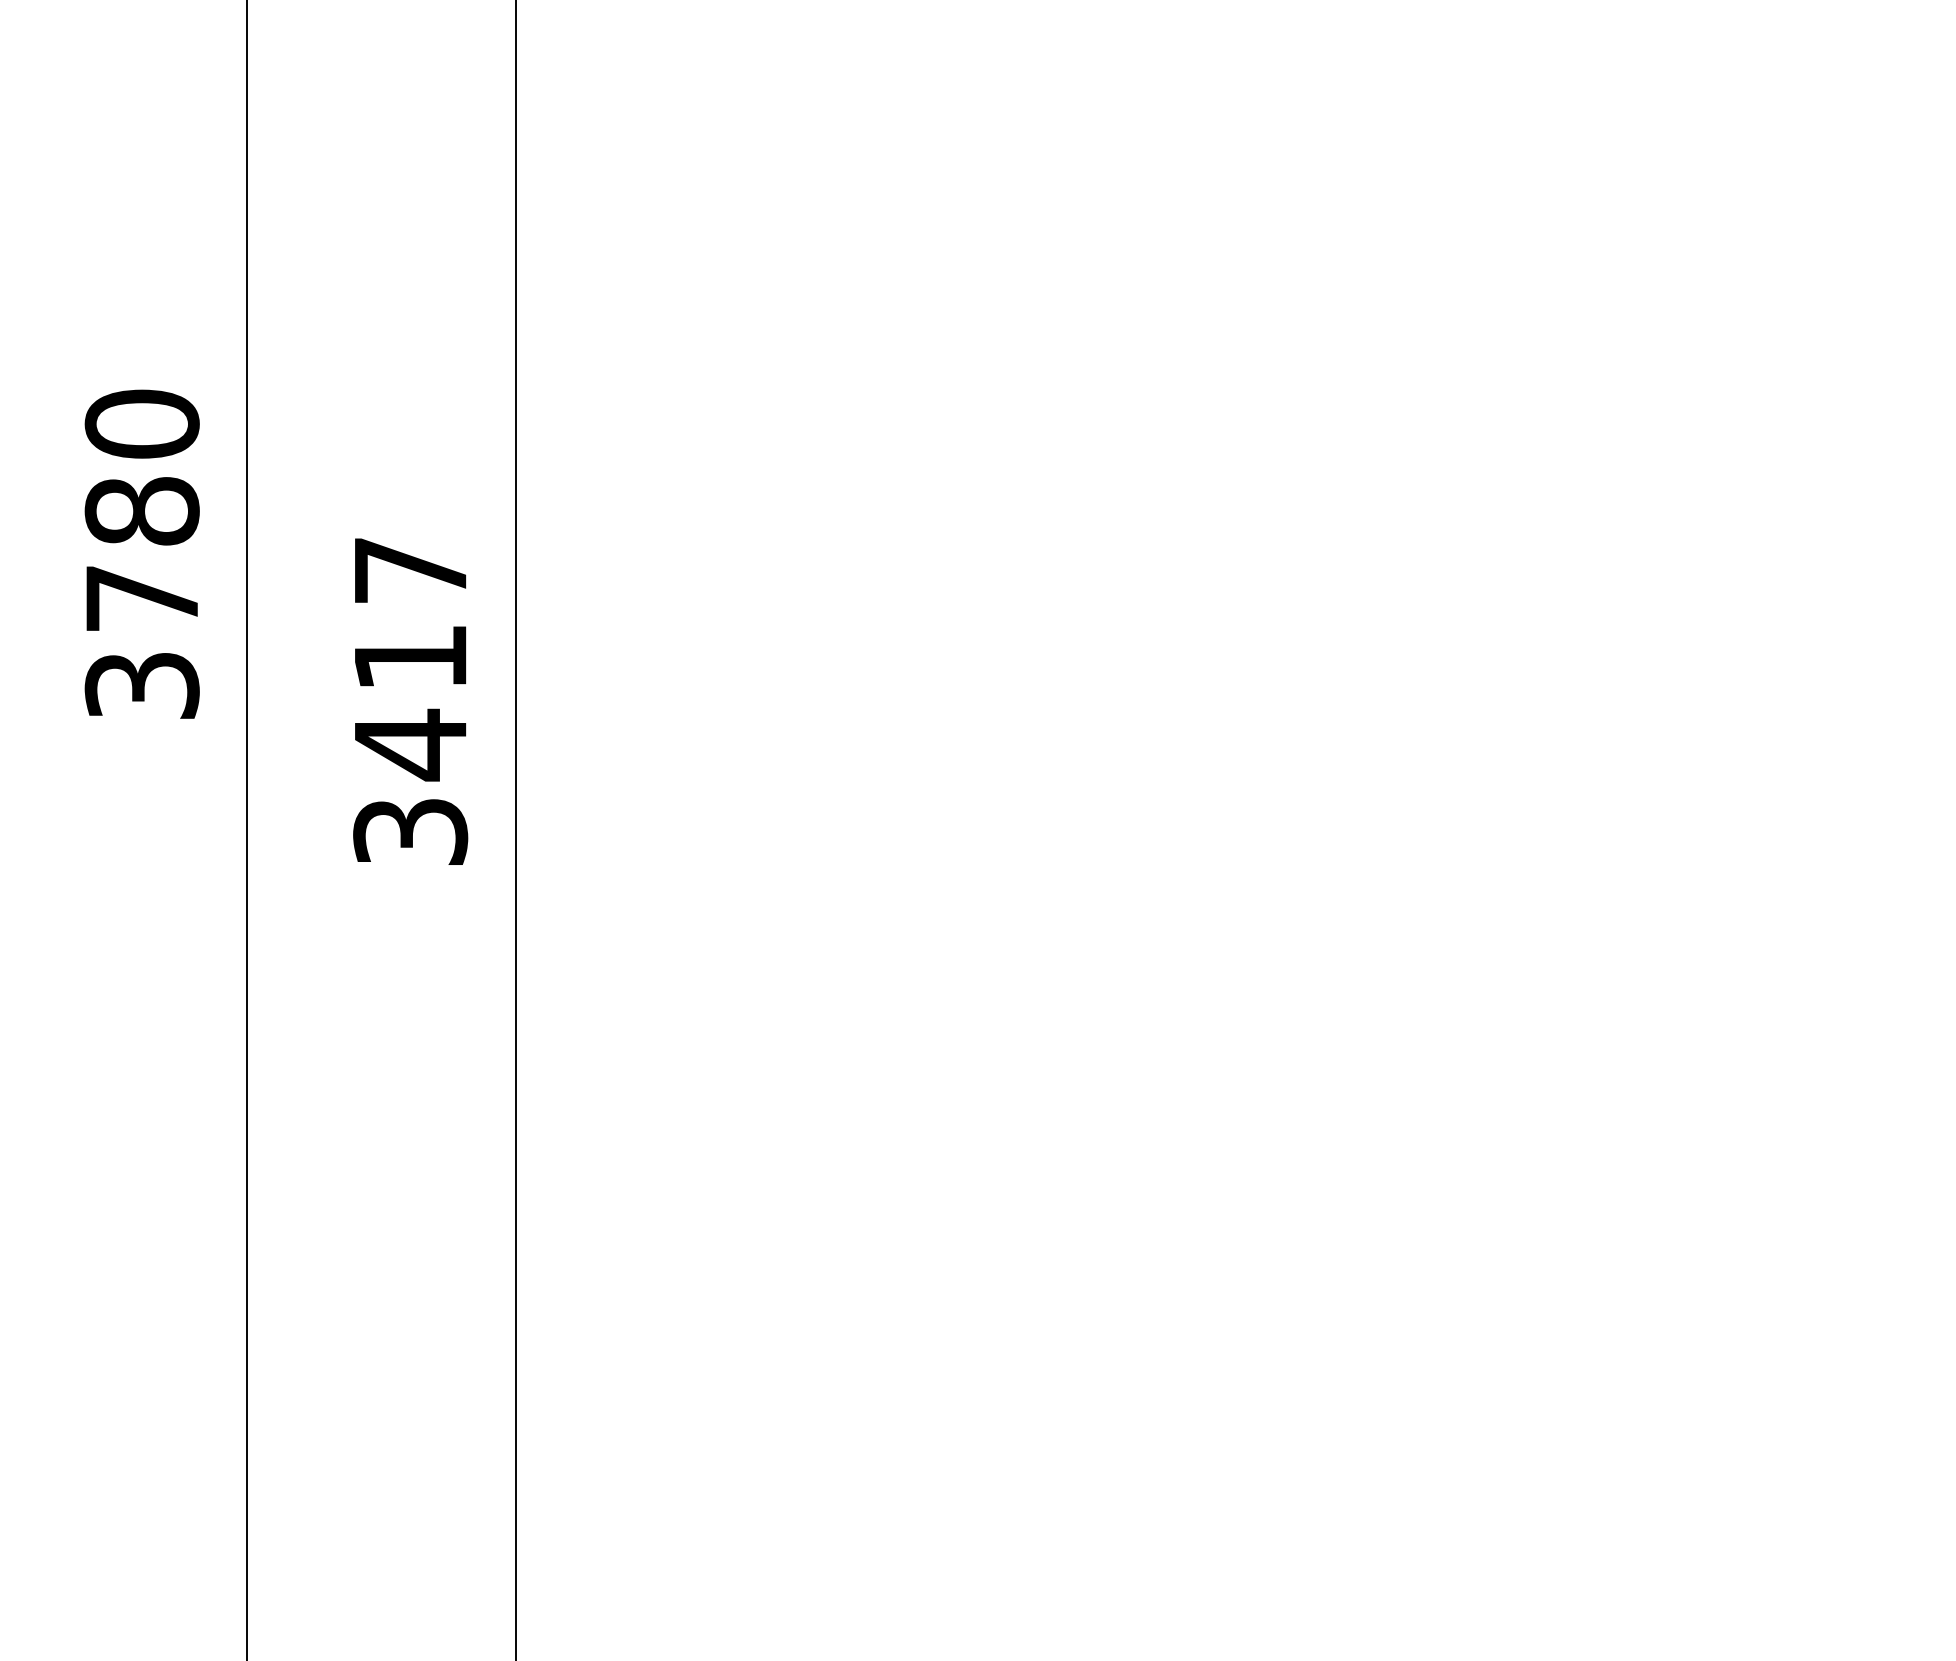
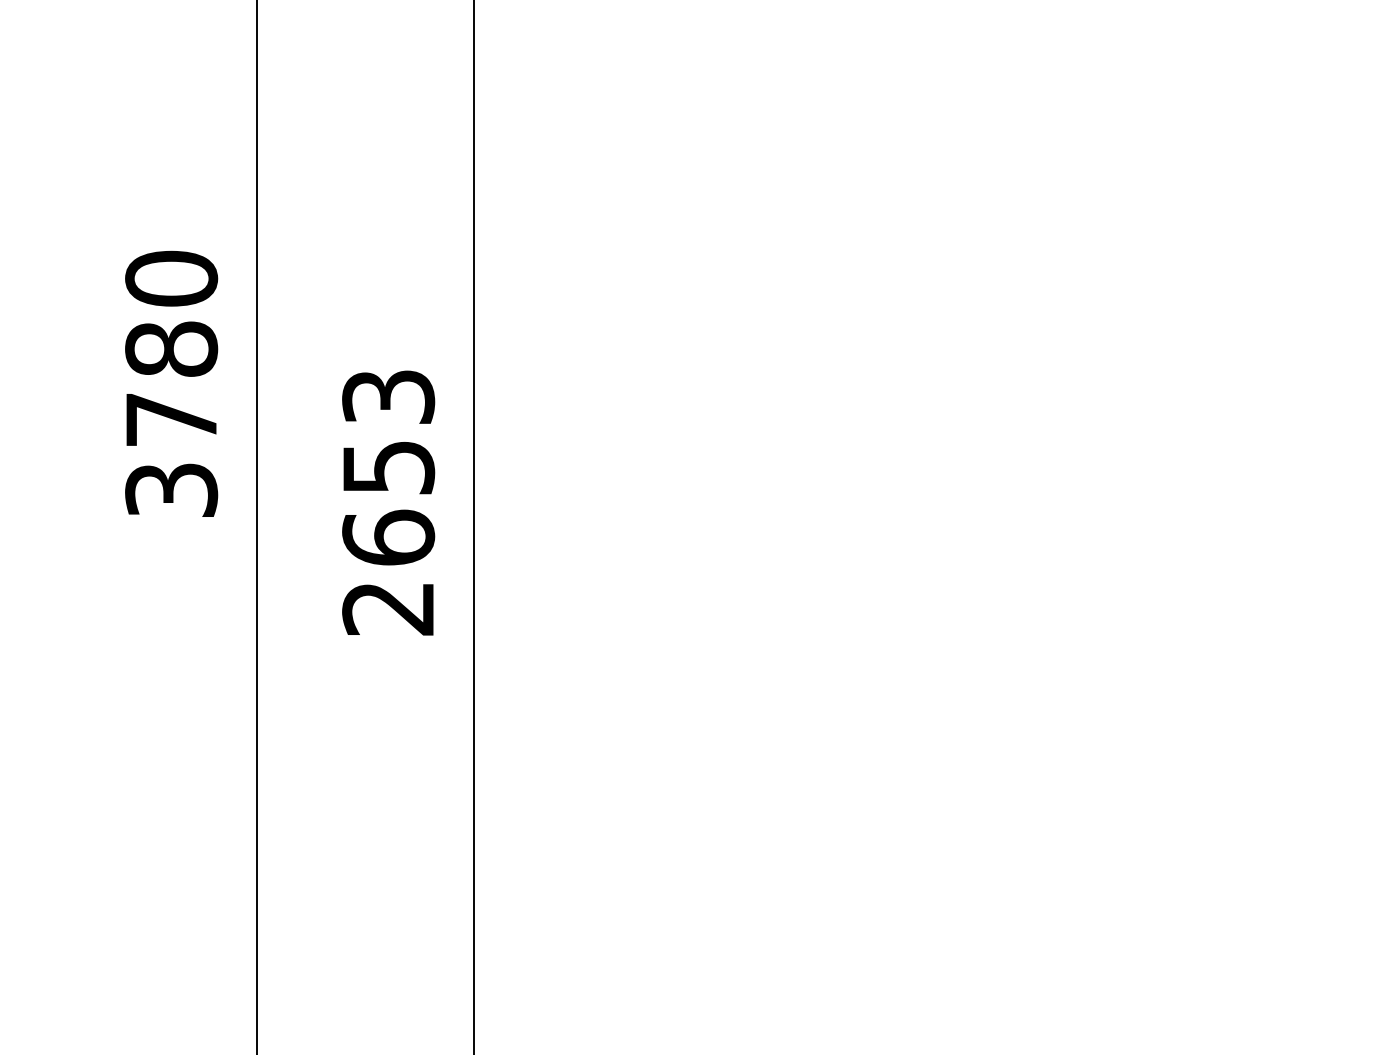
text: (410, 701) -> (388, 503), 3417 -> 2653

